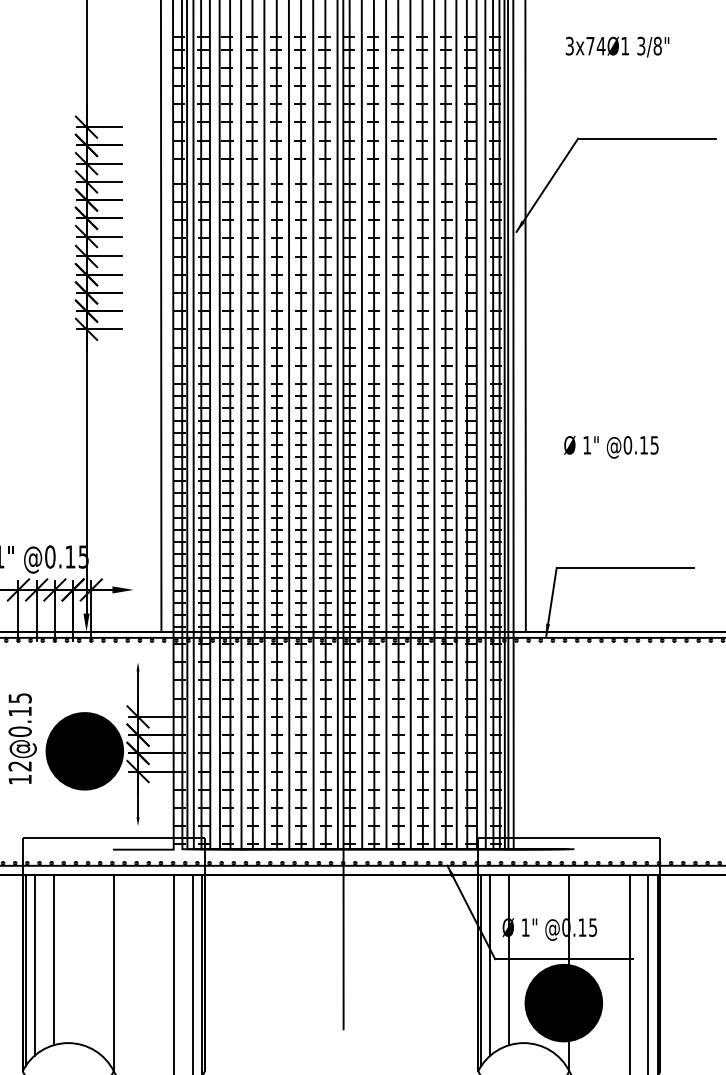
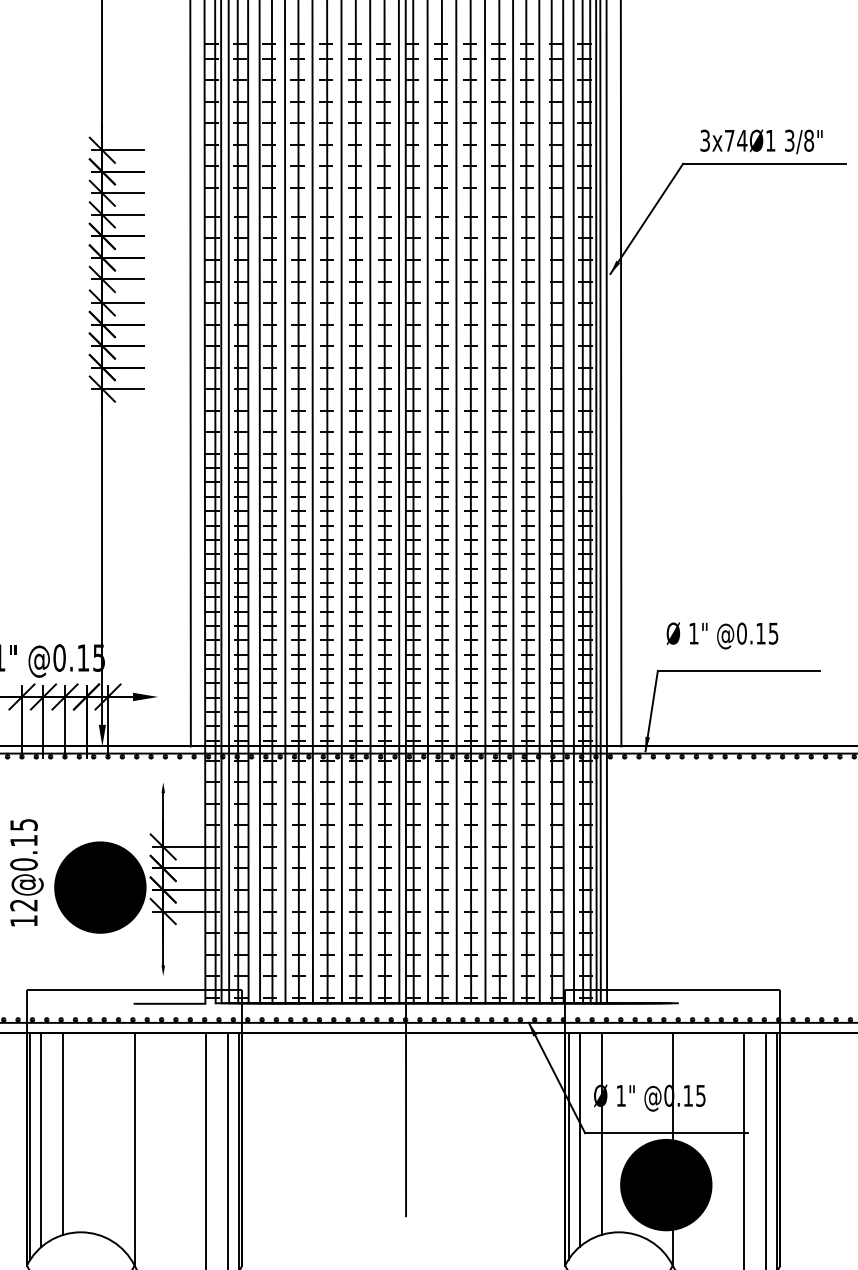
text: (617, 46) -> (761, 141), moved
text: (611, 446) -> (722, 635), moved

